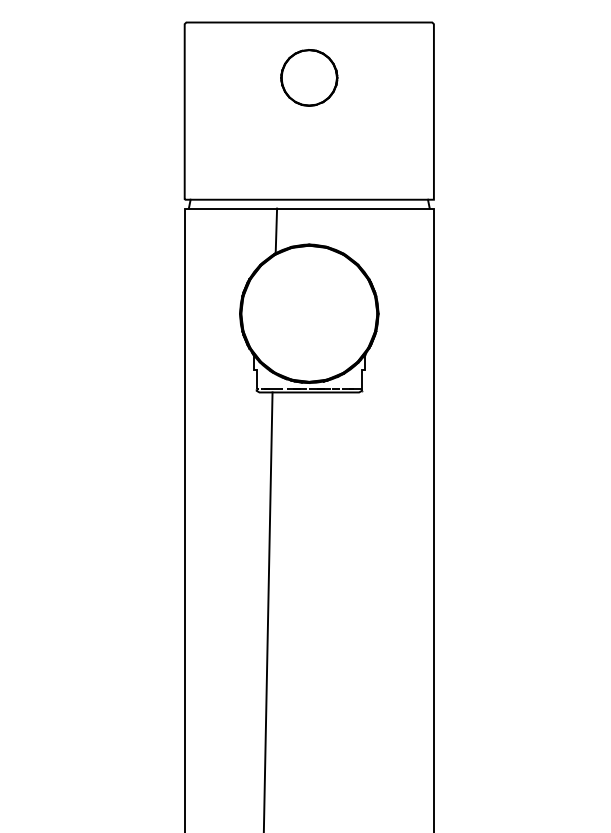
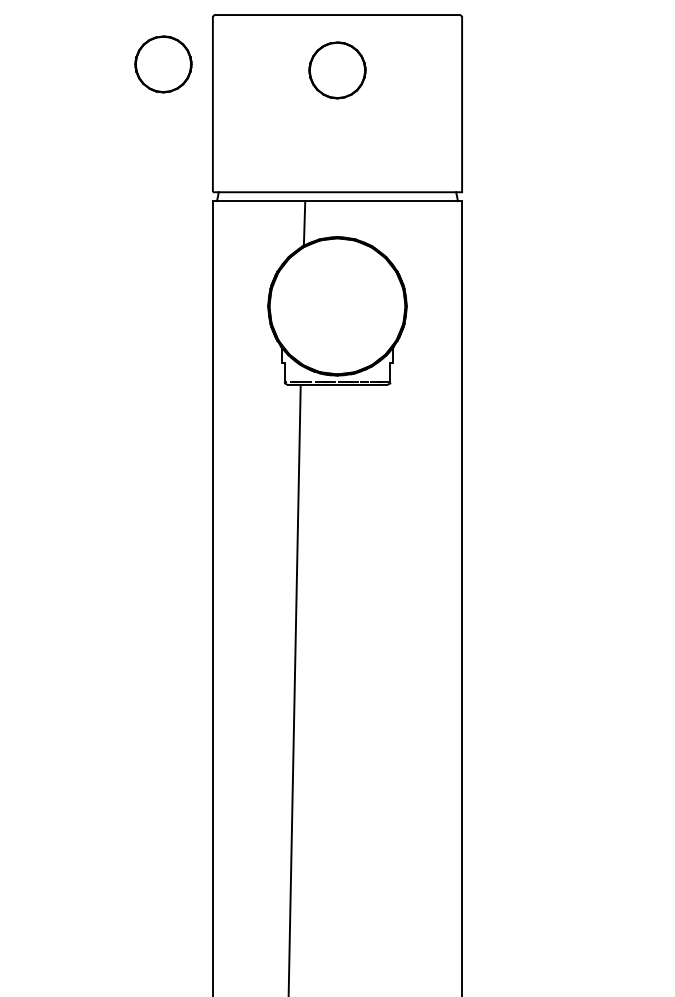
part: (135, 71) -> (163, 64), added

